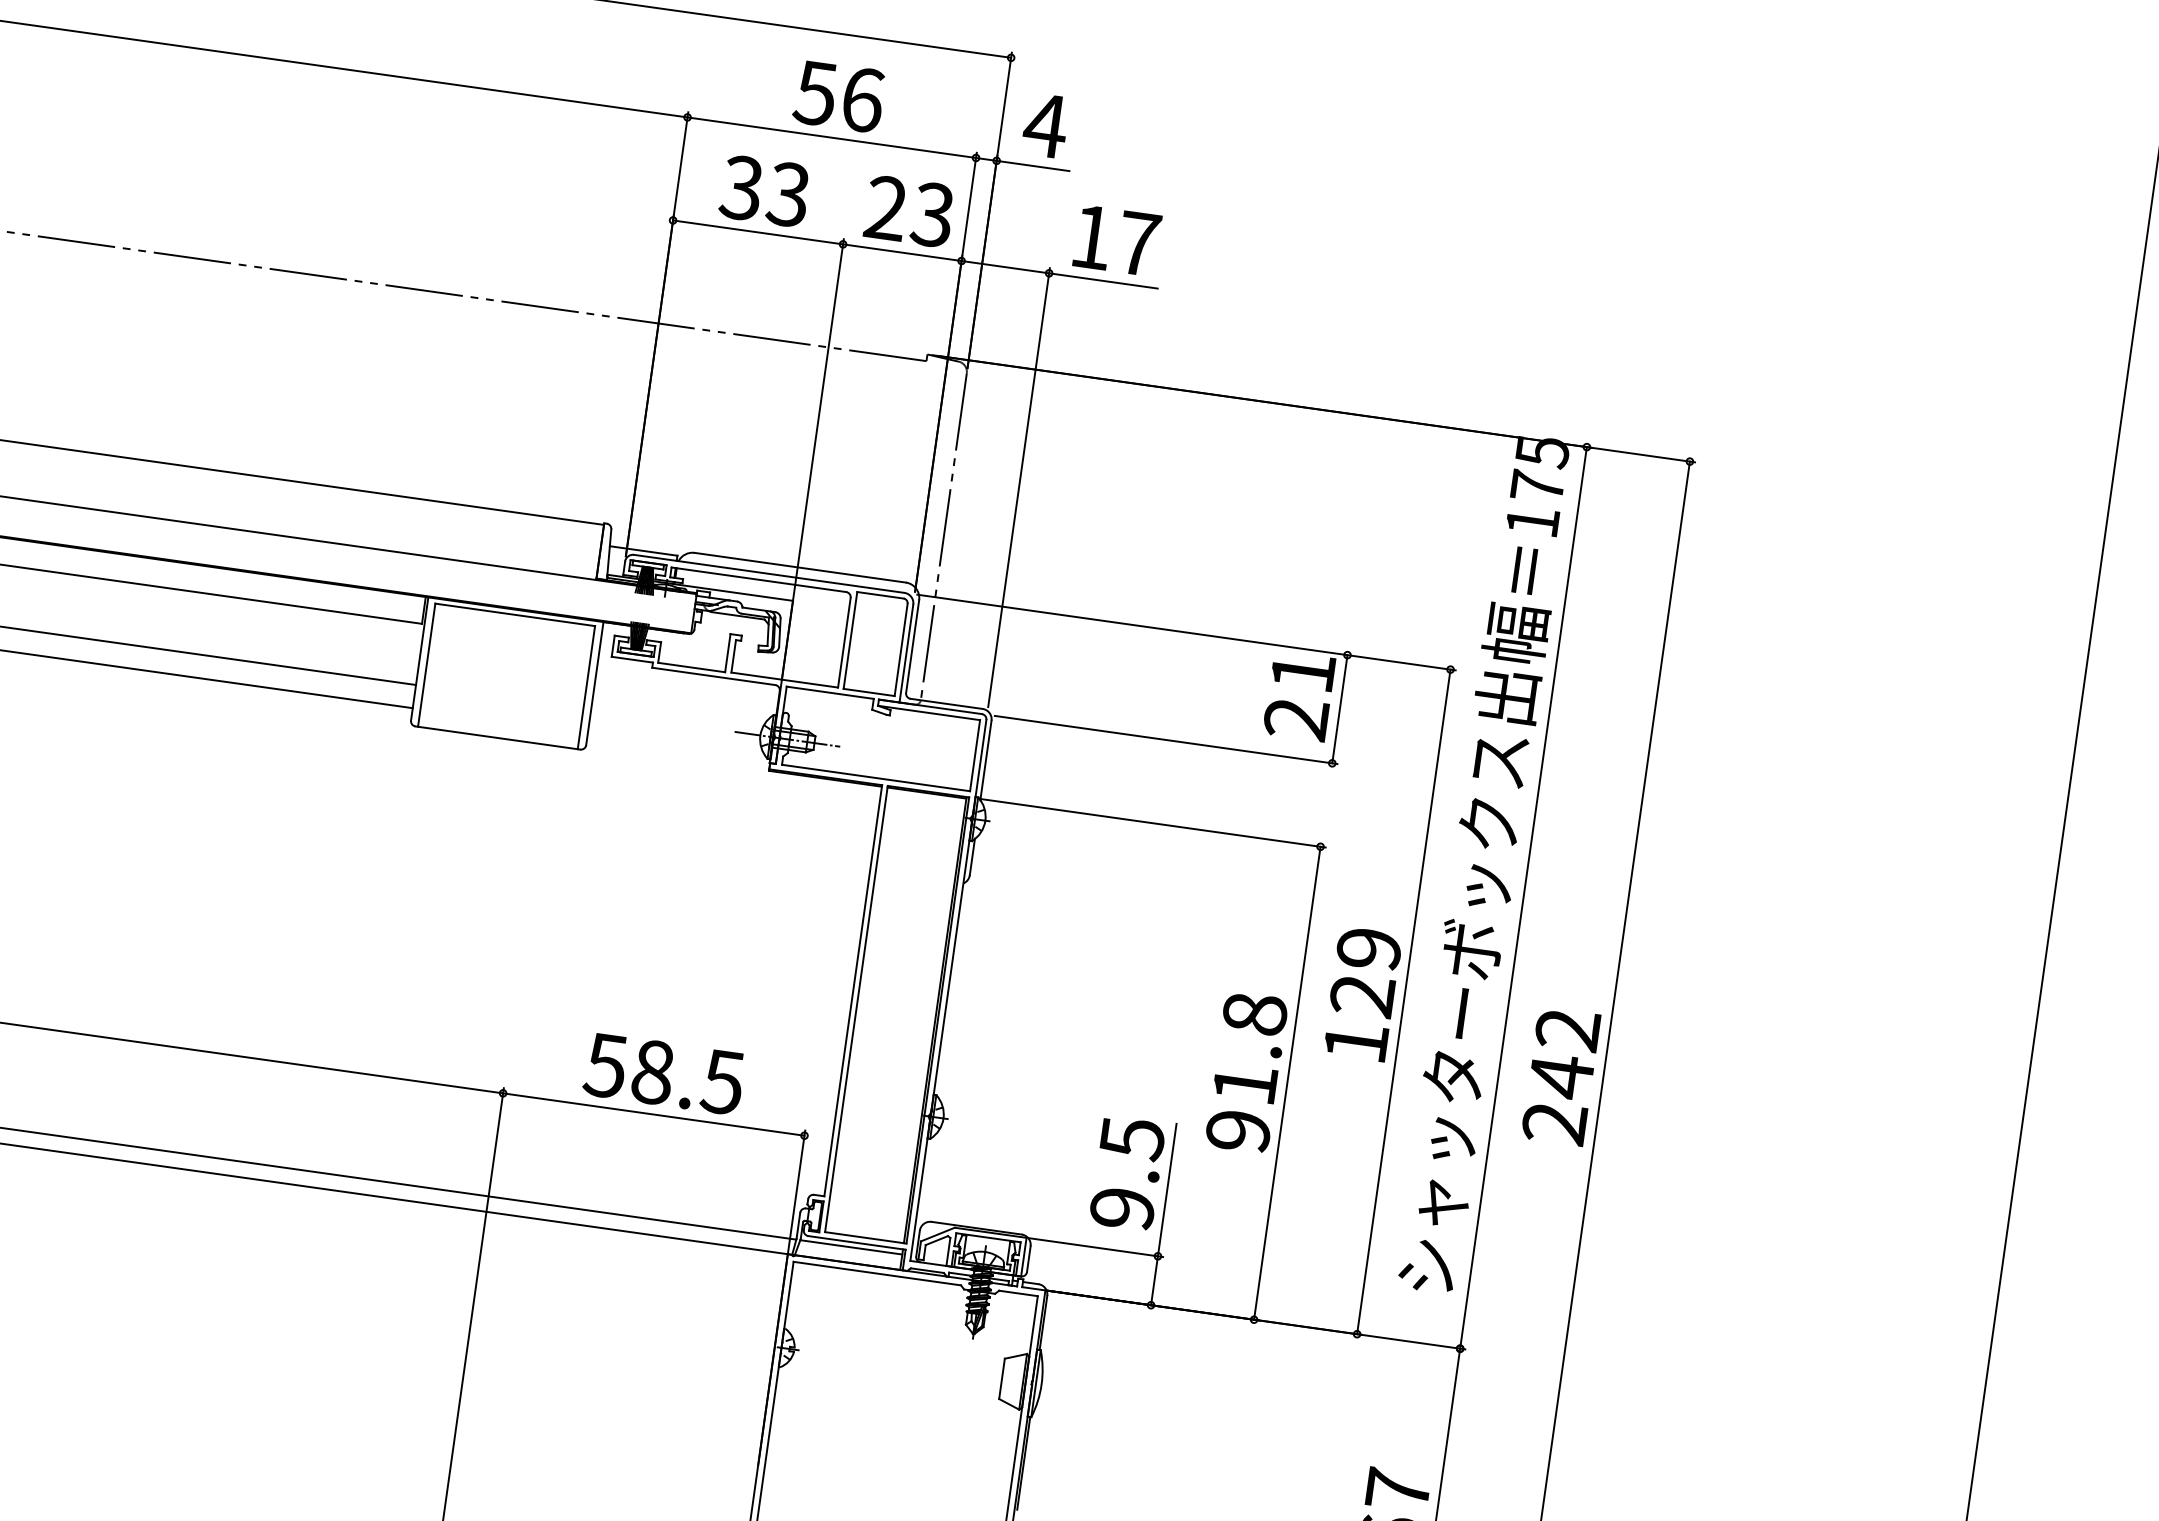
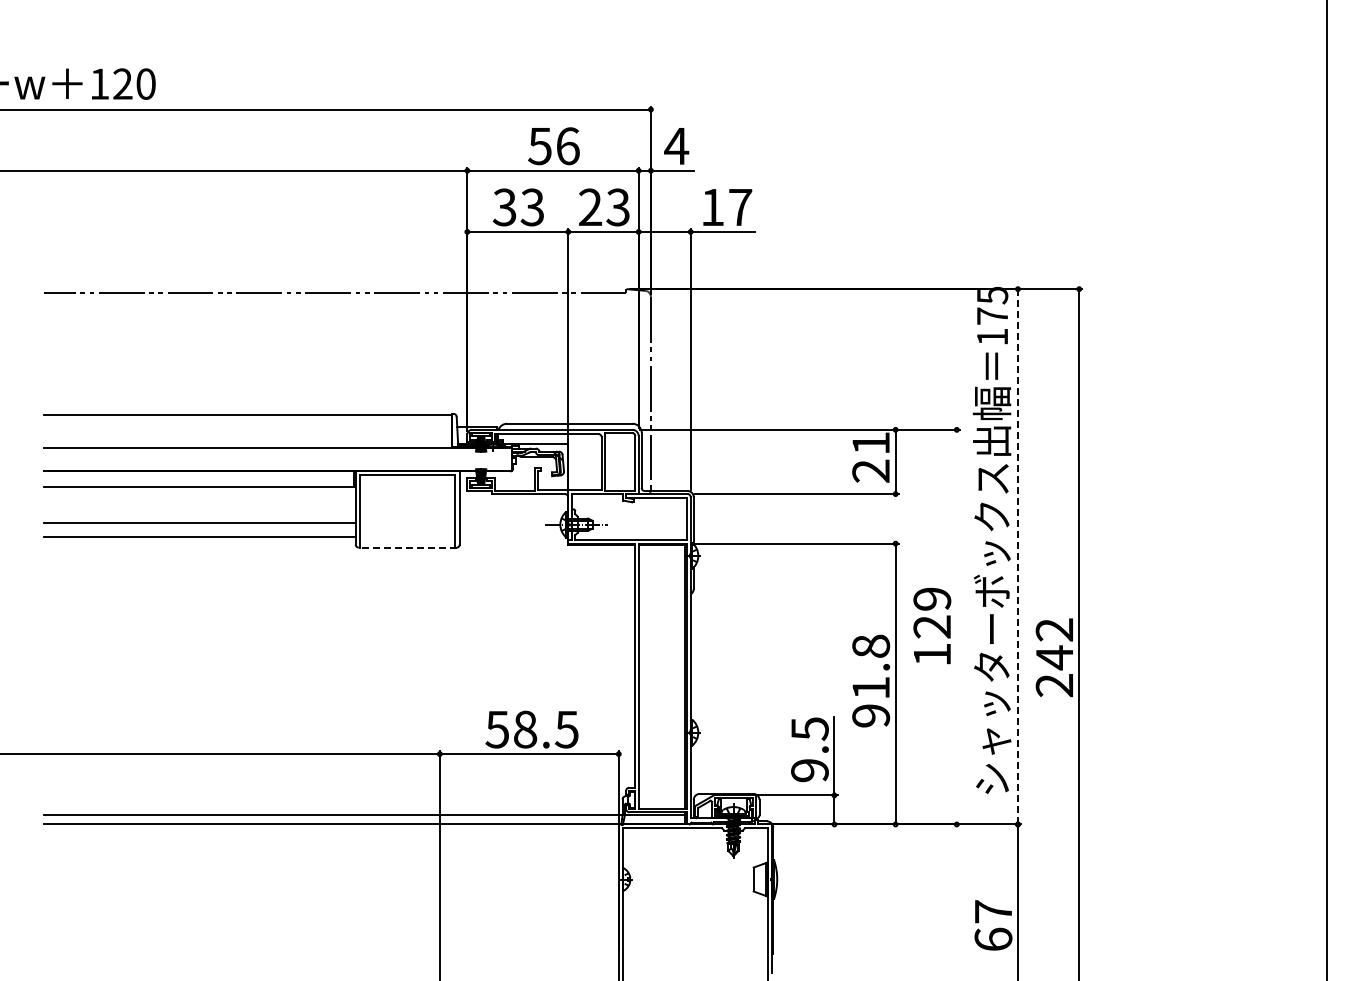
line: (497, 737) -> (407, 547), solid -> dashed
line: (1524, 897) -> (1018, 556), solid -> dashed
line: (1403, 1000) -> (956, 626), removed

